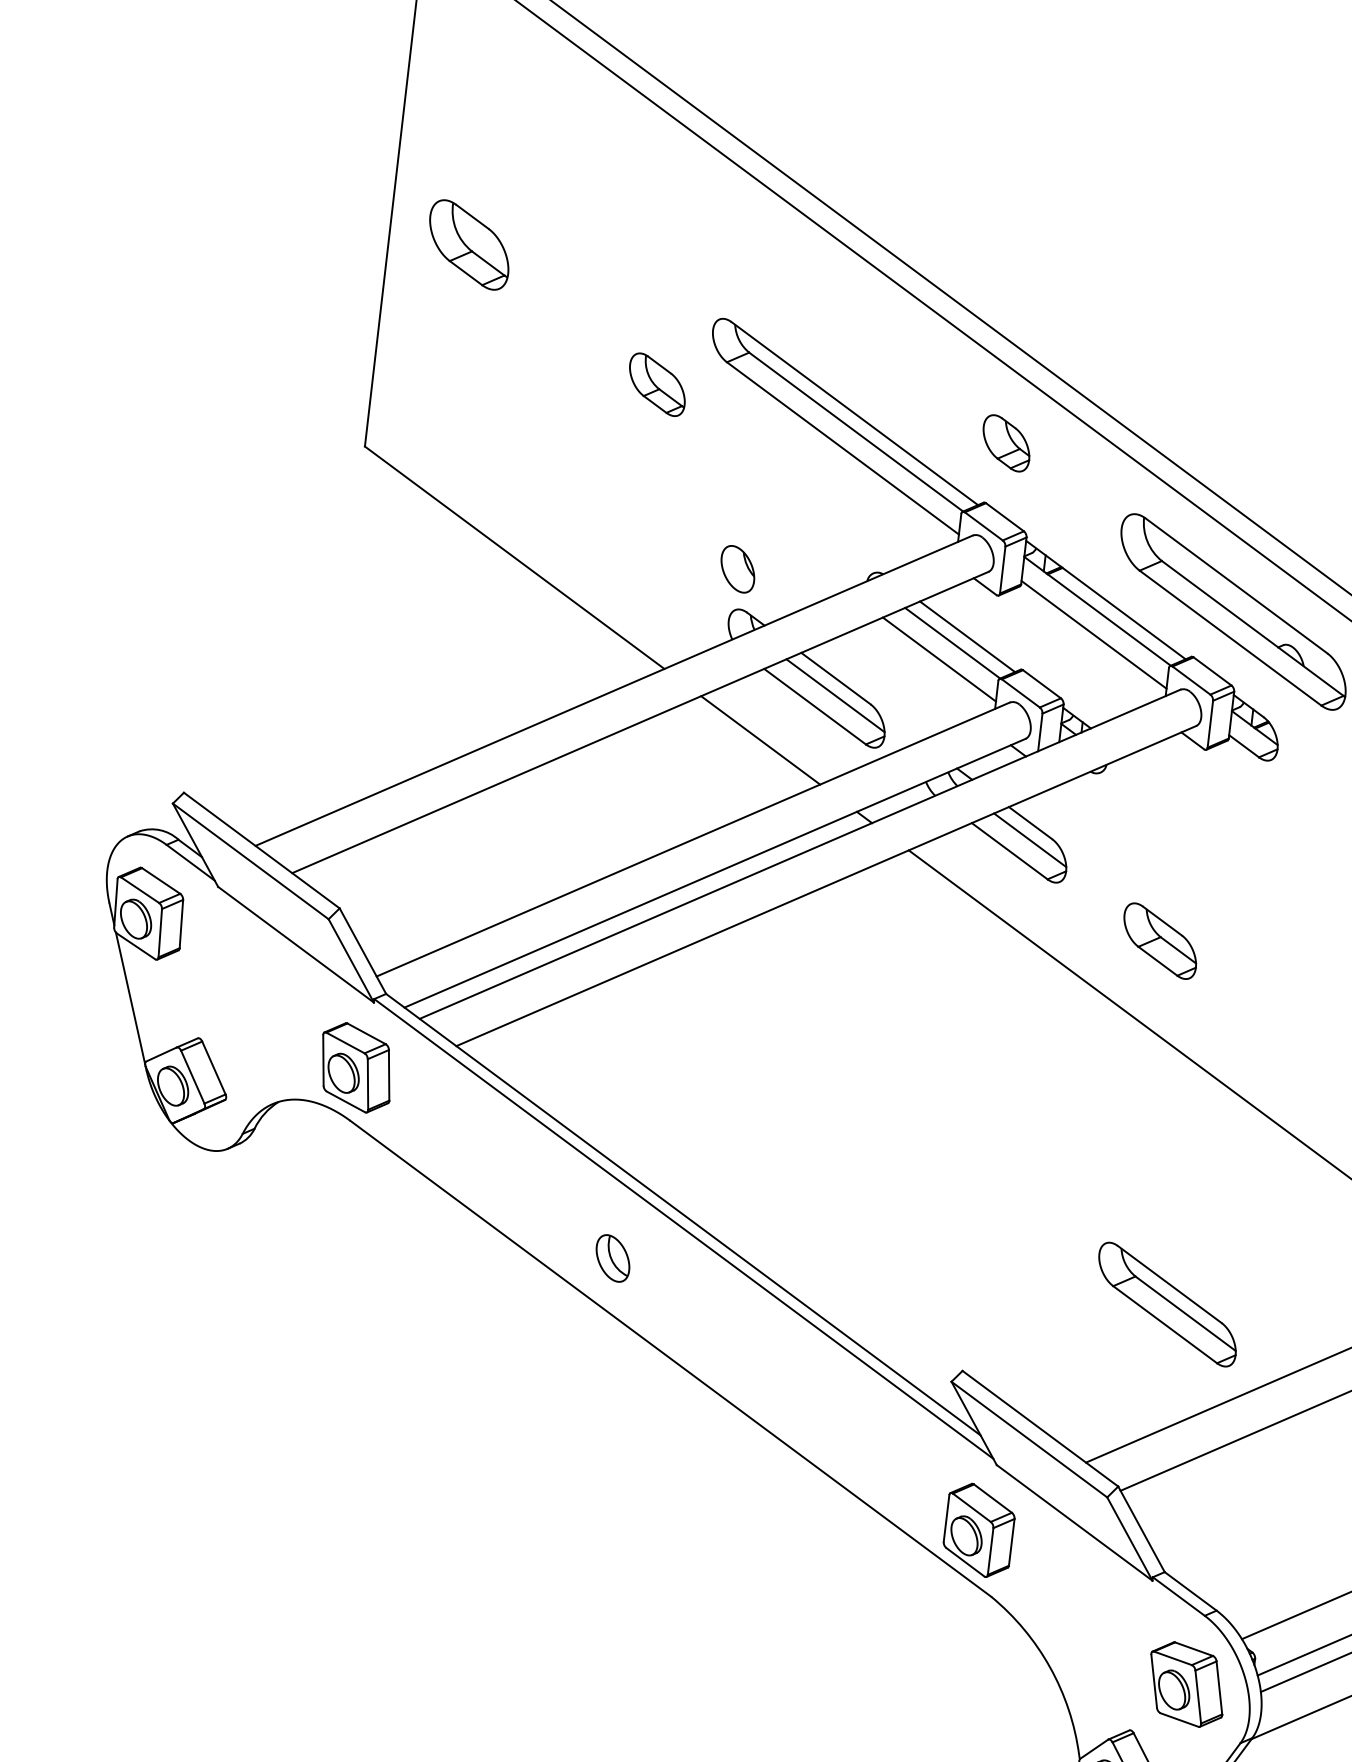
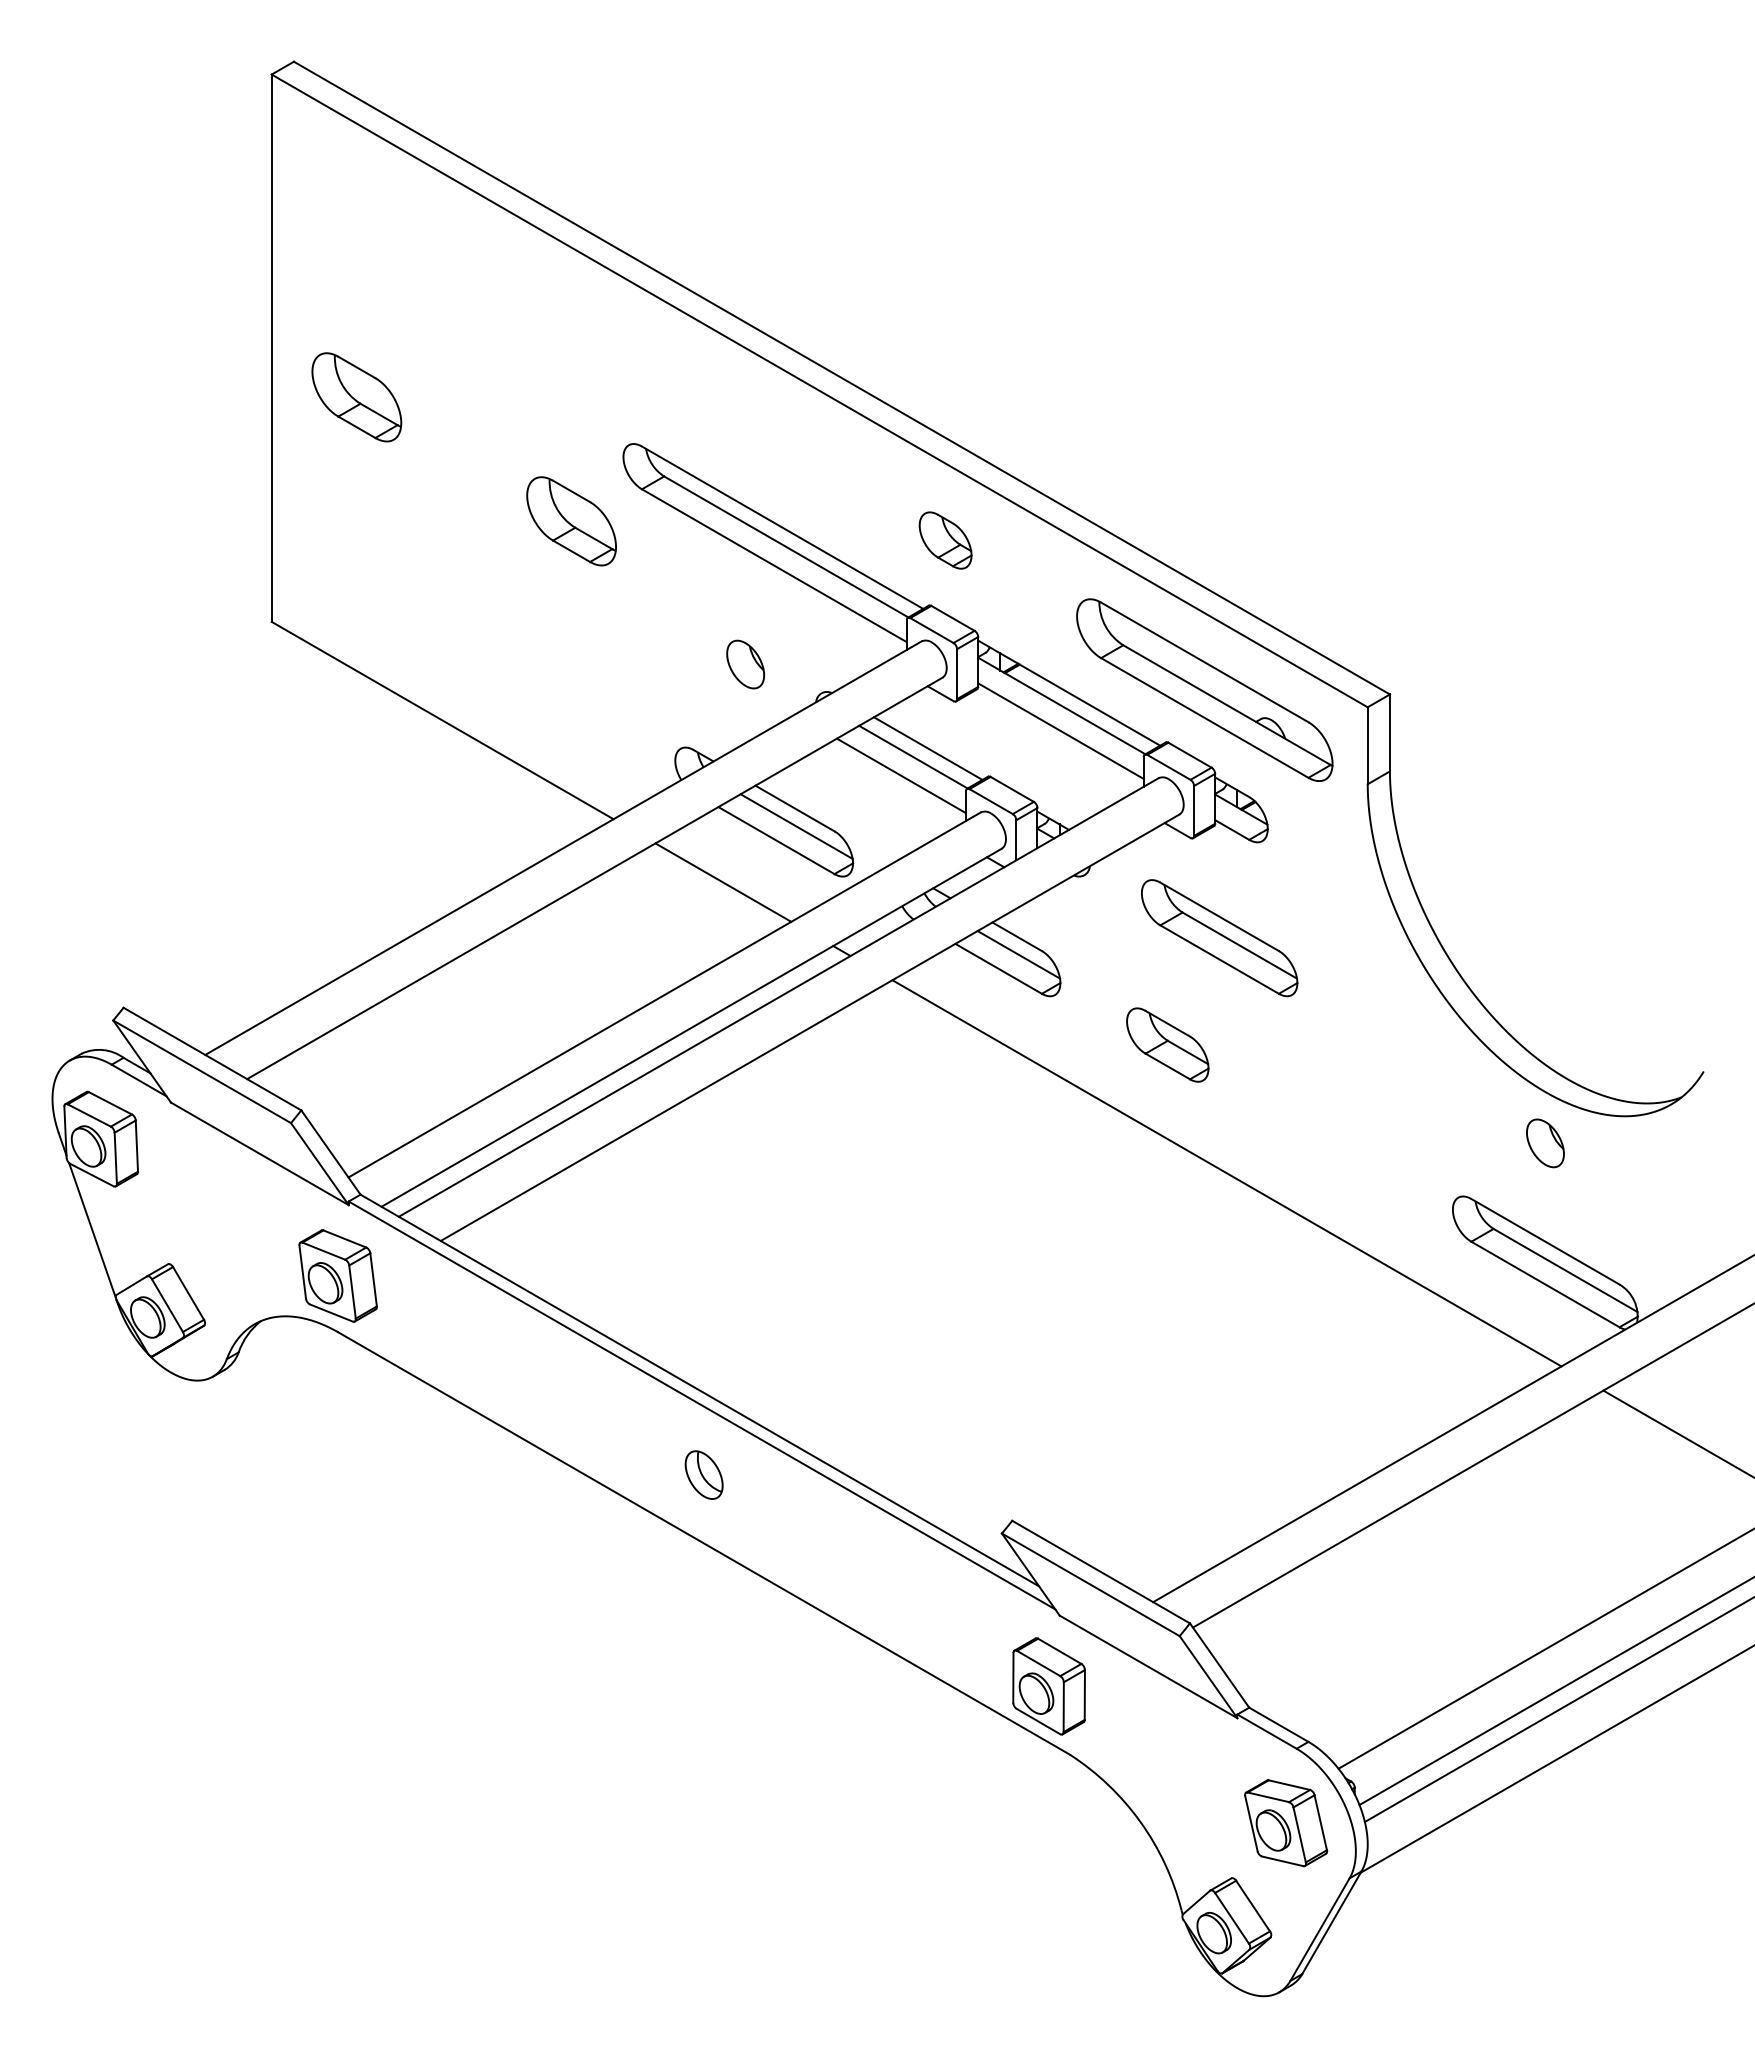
part: (657, 384) -> (571, 521), size x1.43
part: (737, 569) -> (745, 664), moved
part: (612, 1257) -> (703, 1474), moved
part: (1167, 1304) -> (1219, 938), moved

